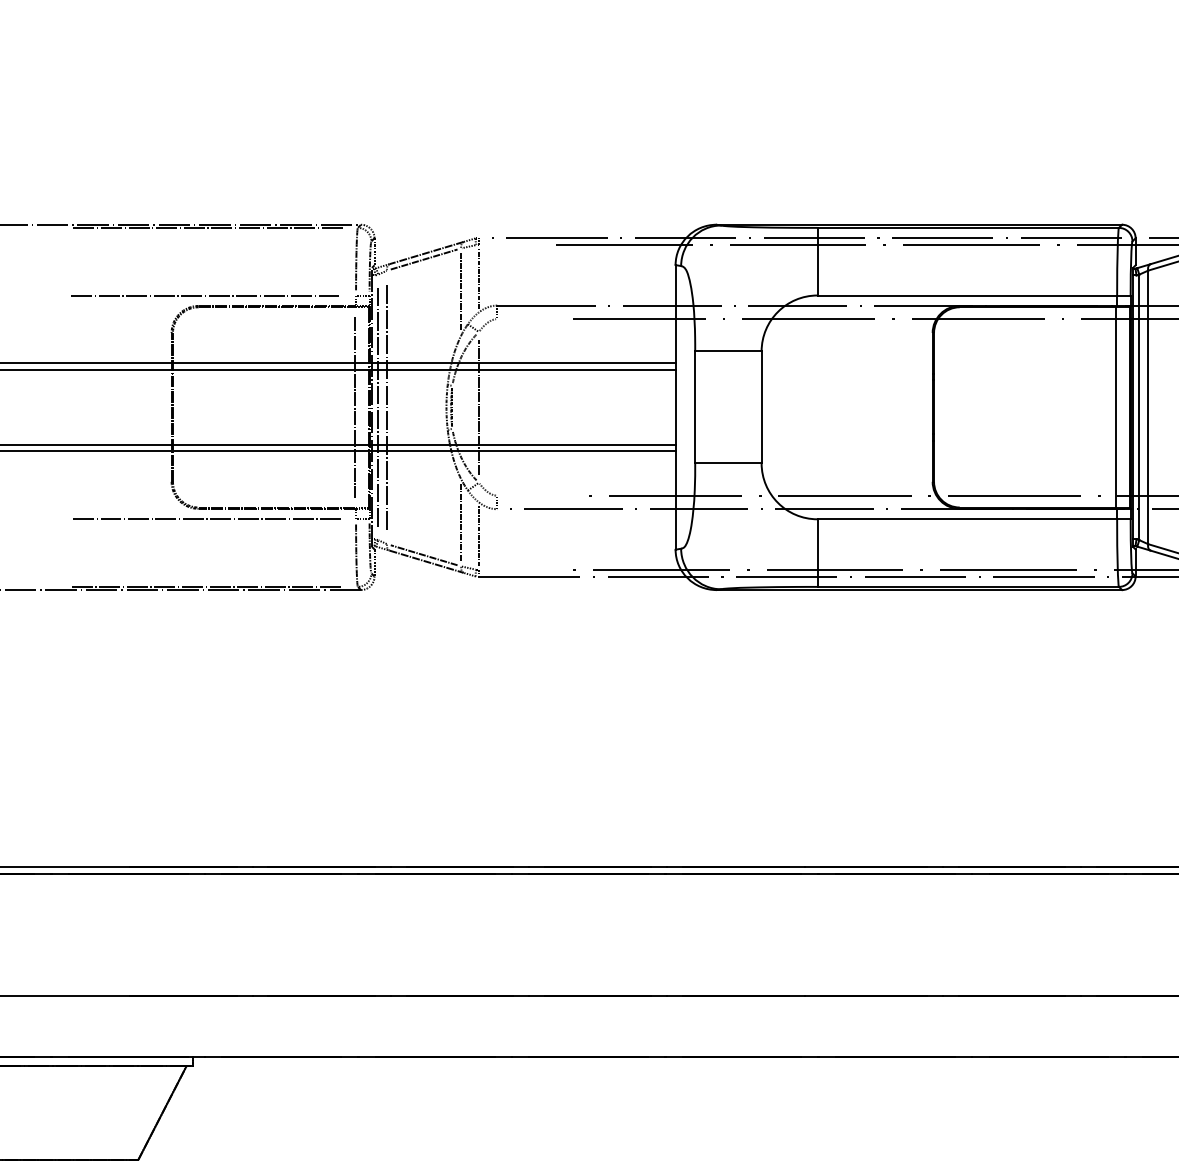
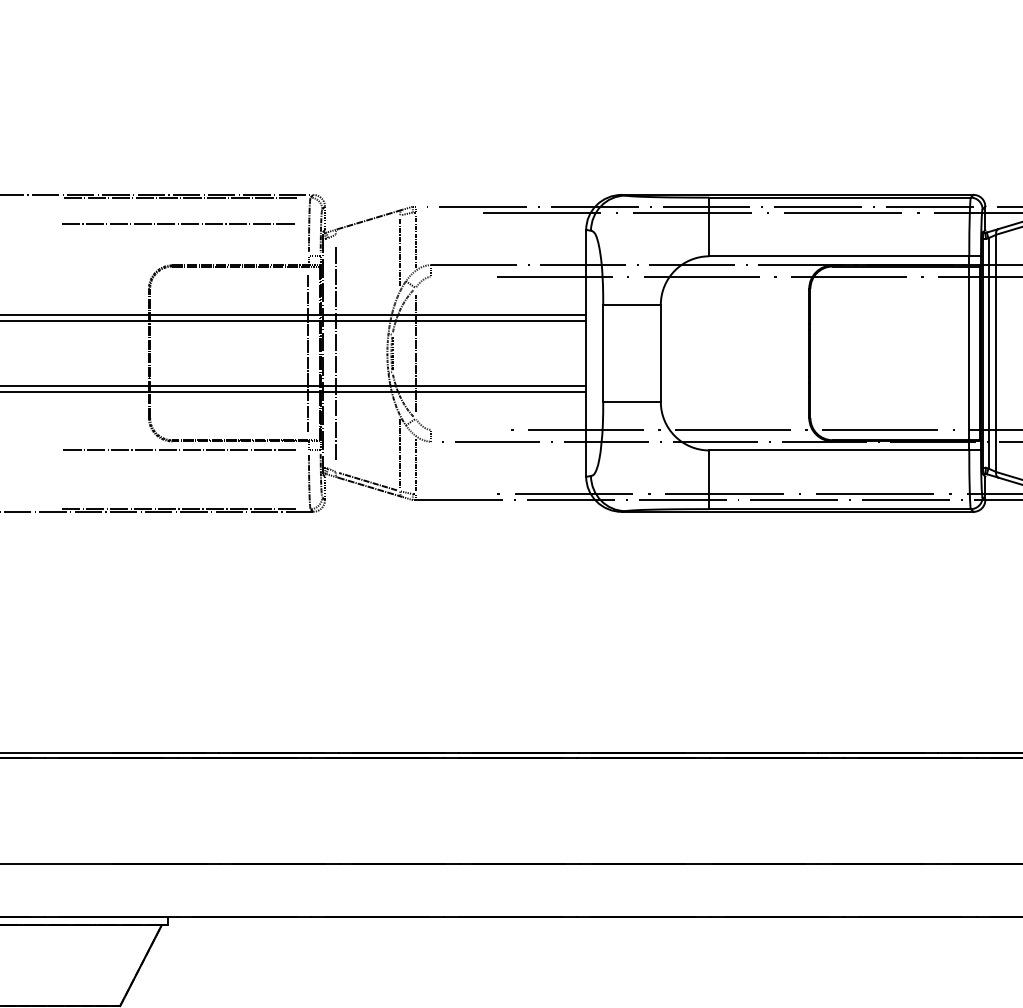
line: (424, 258) -> (368, 224), removed
line: (205, 294) -> (178, 223), moved
line: (378, 407) -> (328, 353), removed

